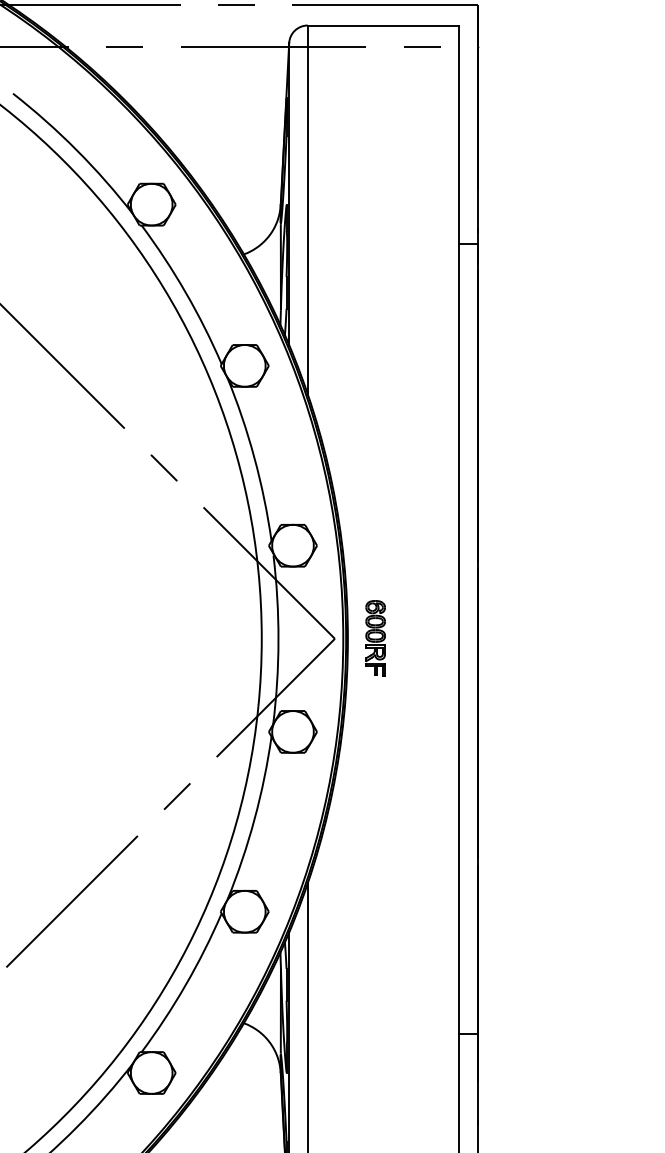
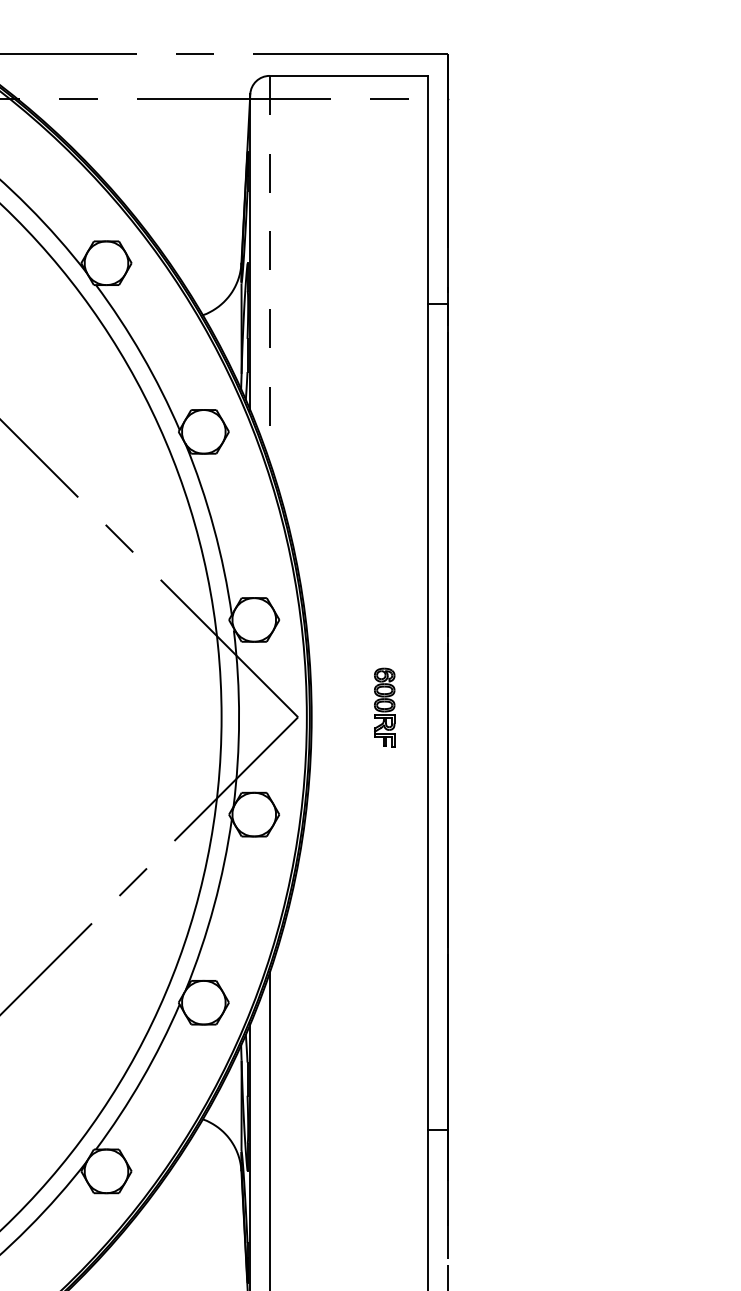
line: (307, 210) -> (269, 269), solid -> dashed
part: (375, 638) -> (384, 707), moved

